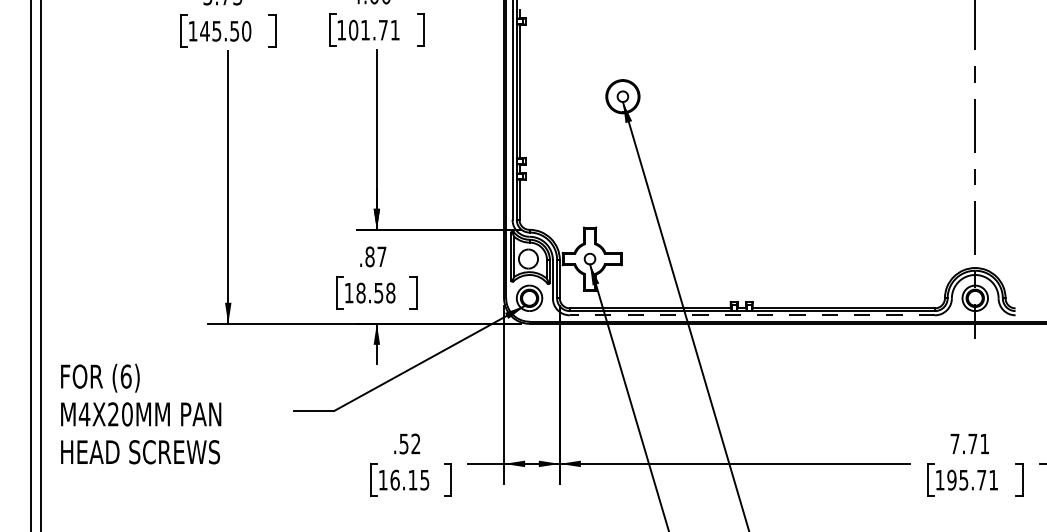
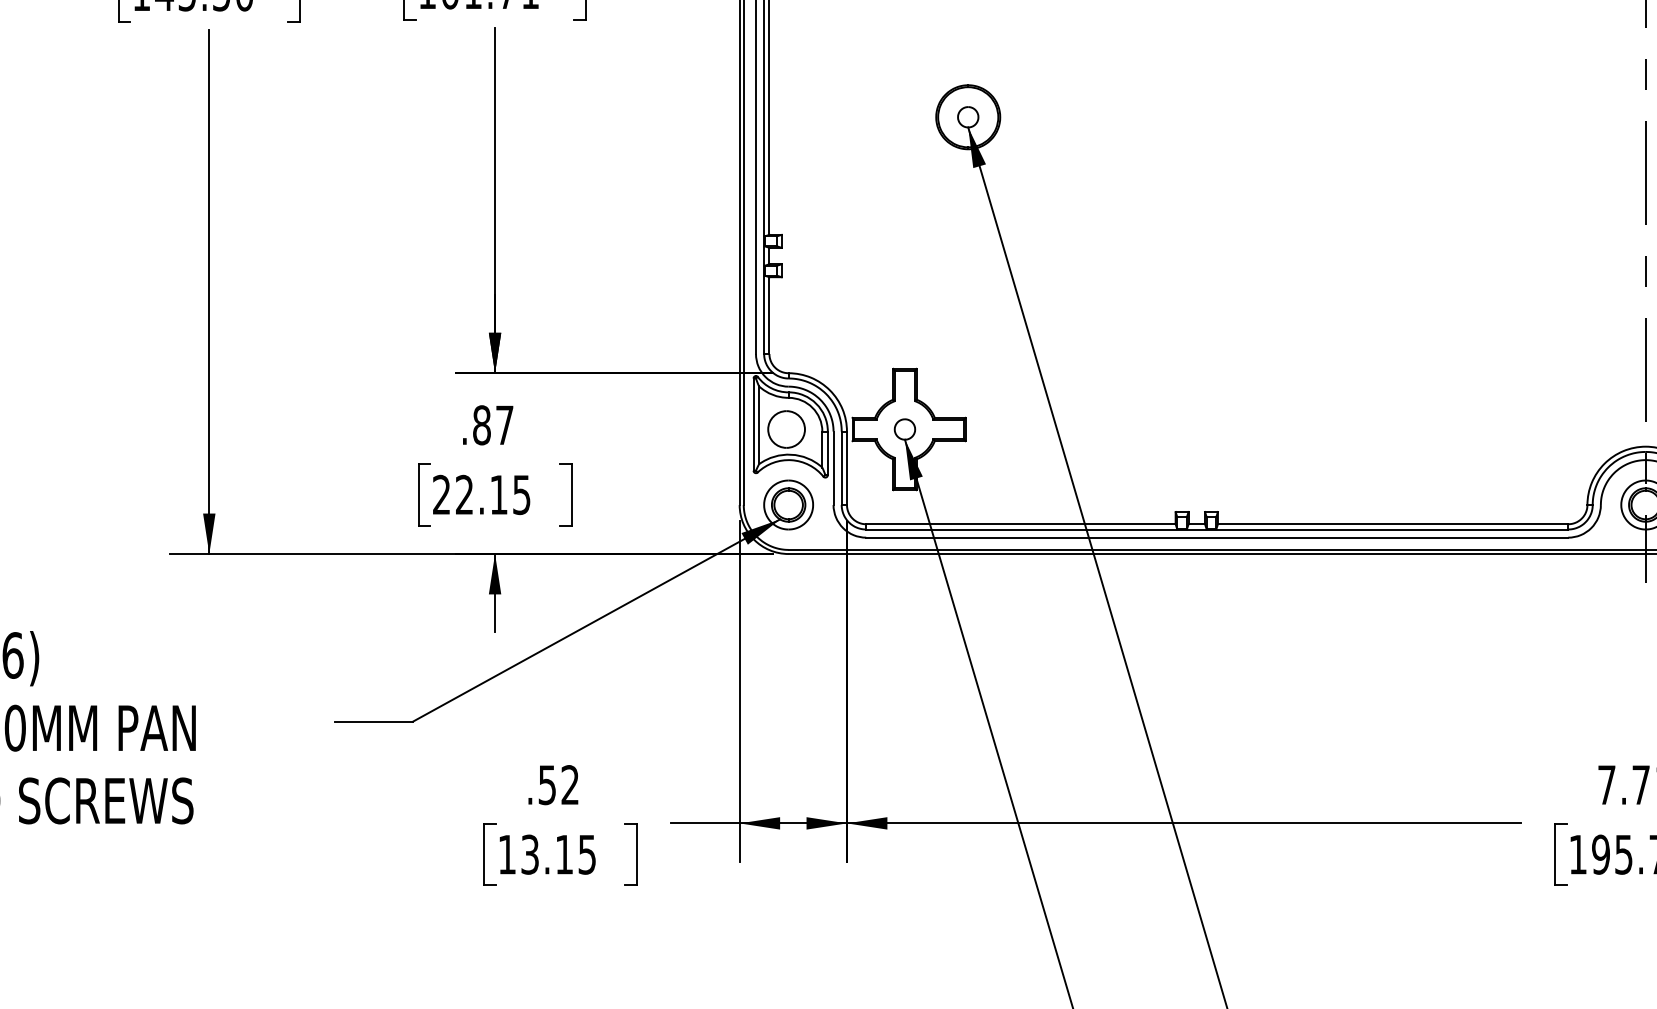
text: (369, 292) -> (480, 493), 18.58 -> 22.15
line: (752, 315) -> (1217, 537), dashed -> solid
text: (394, 479) -> (528, 853), 16.15 -> 13.15

